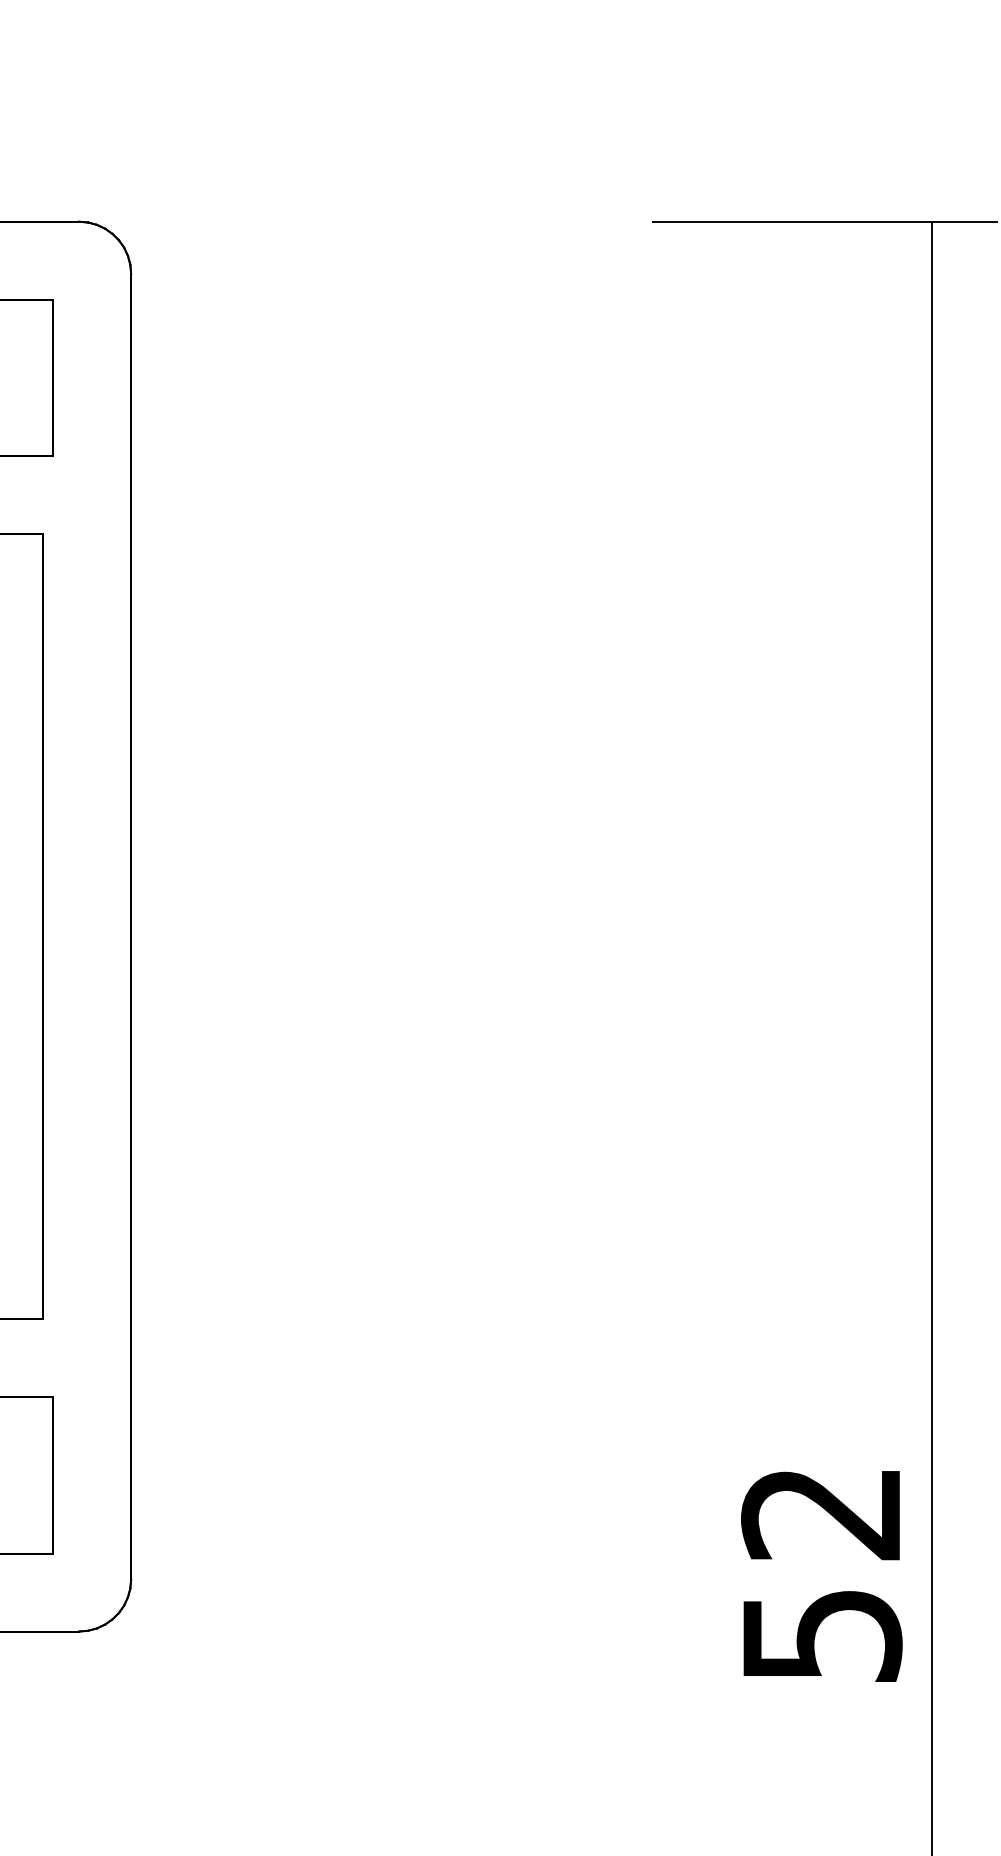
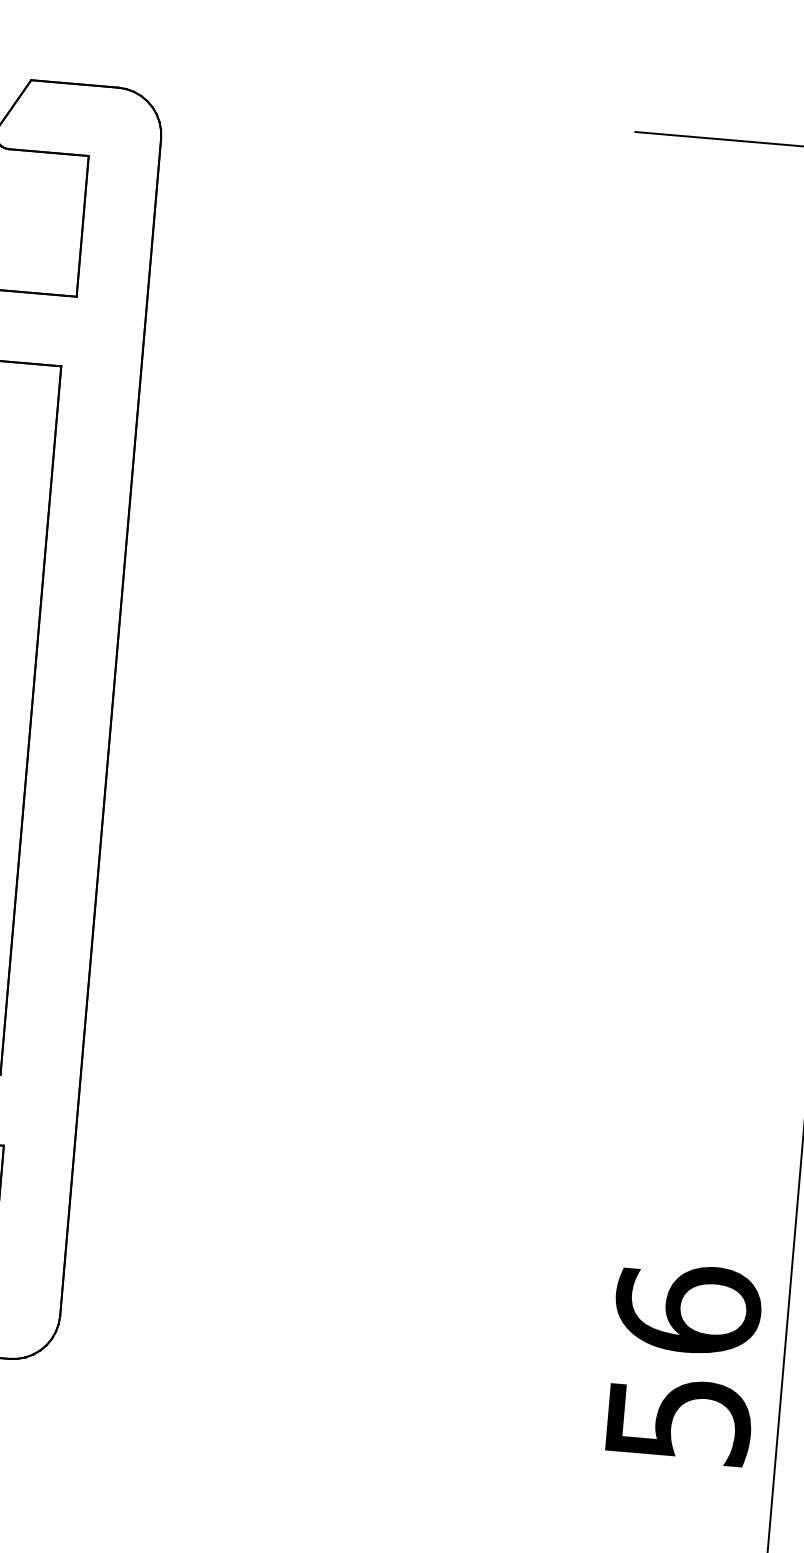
text: (821, 1511) -> (687, 1308), 52 -> 56

